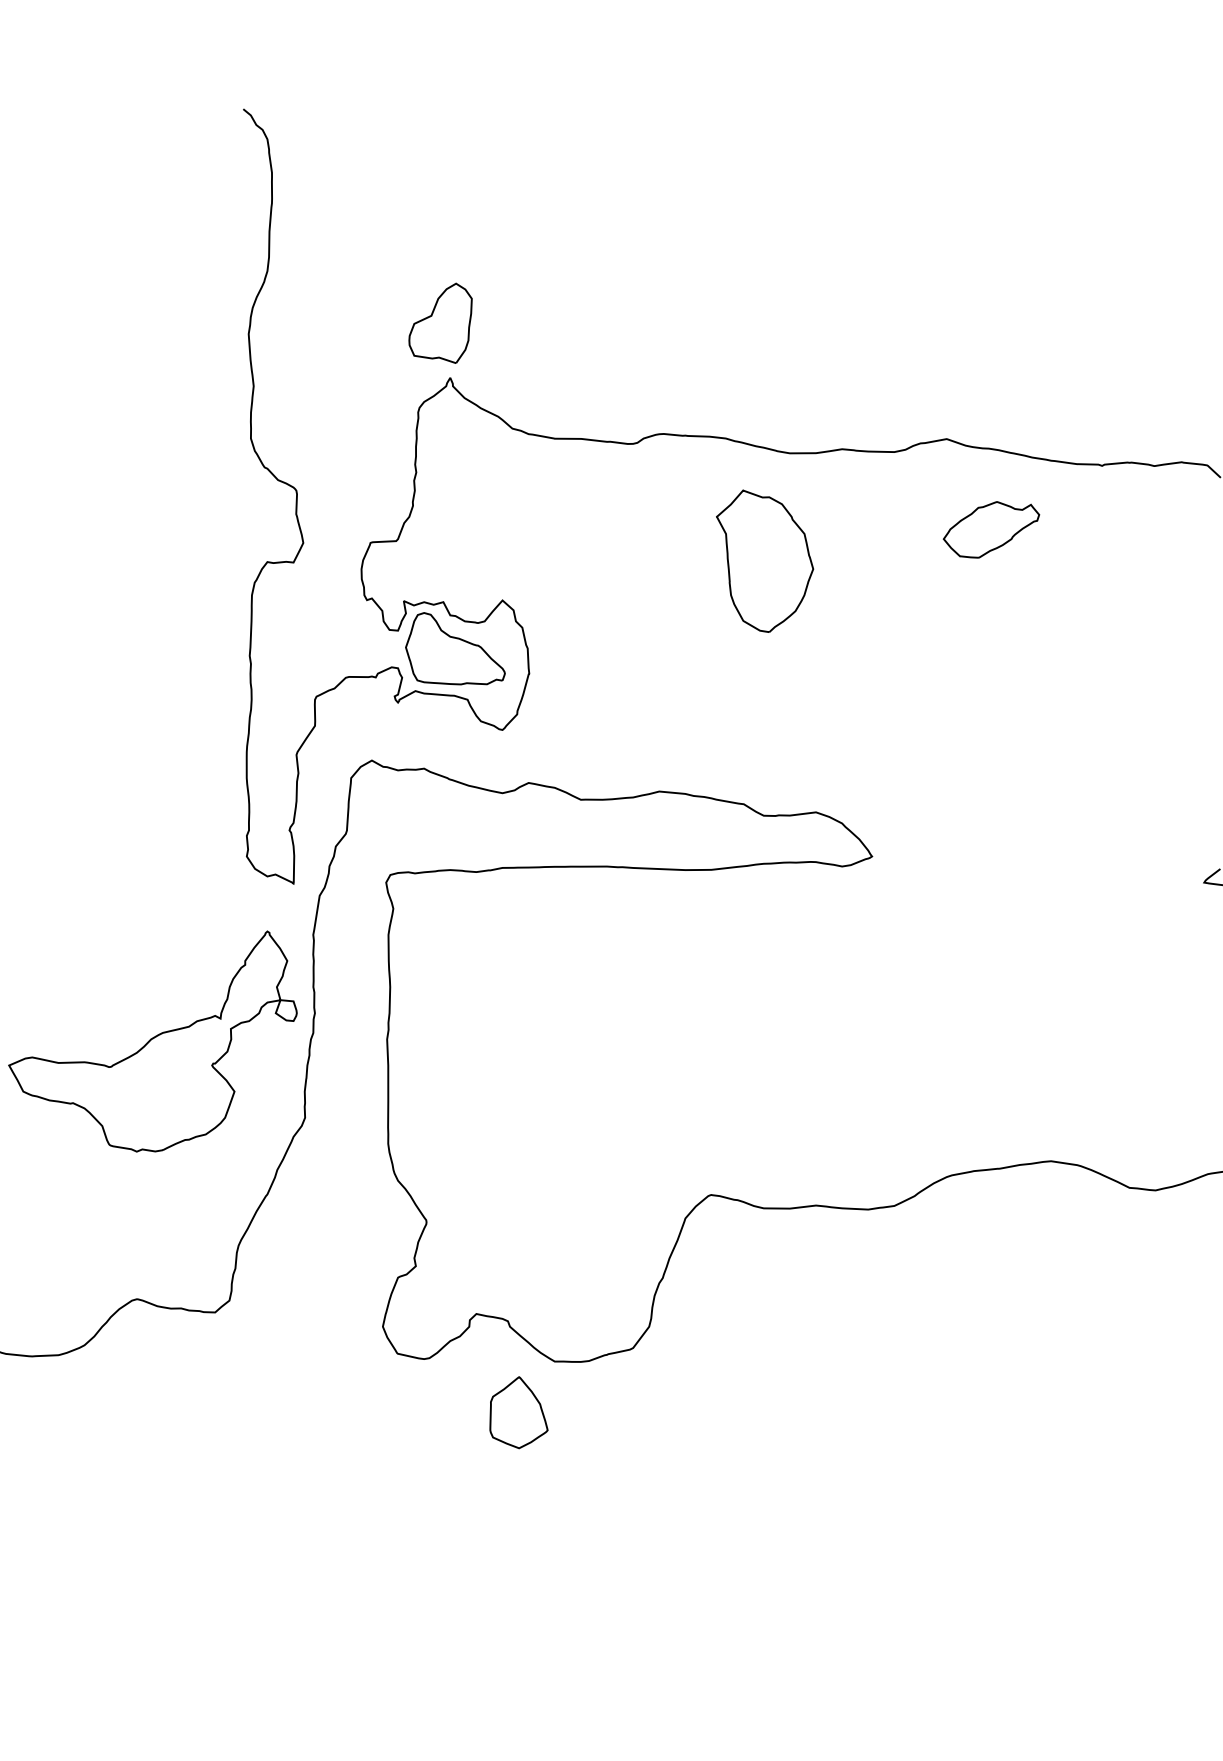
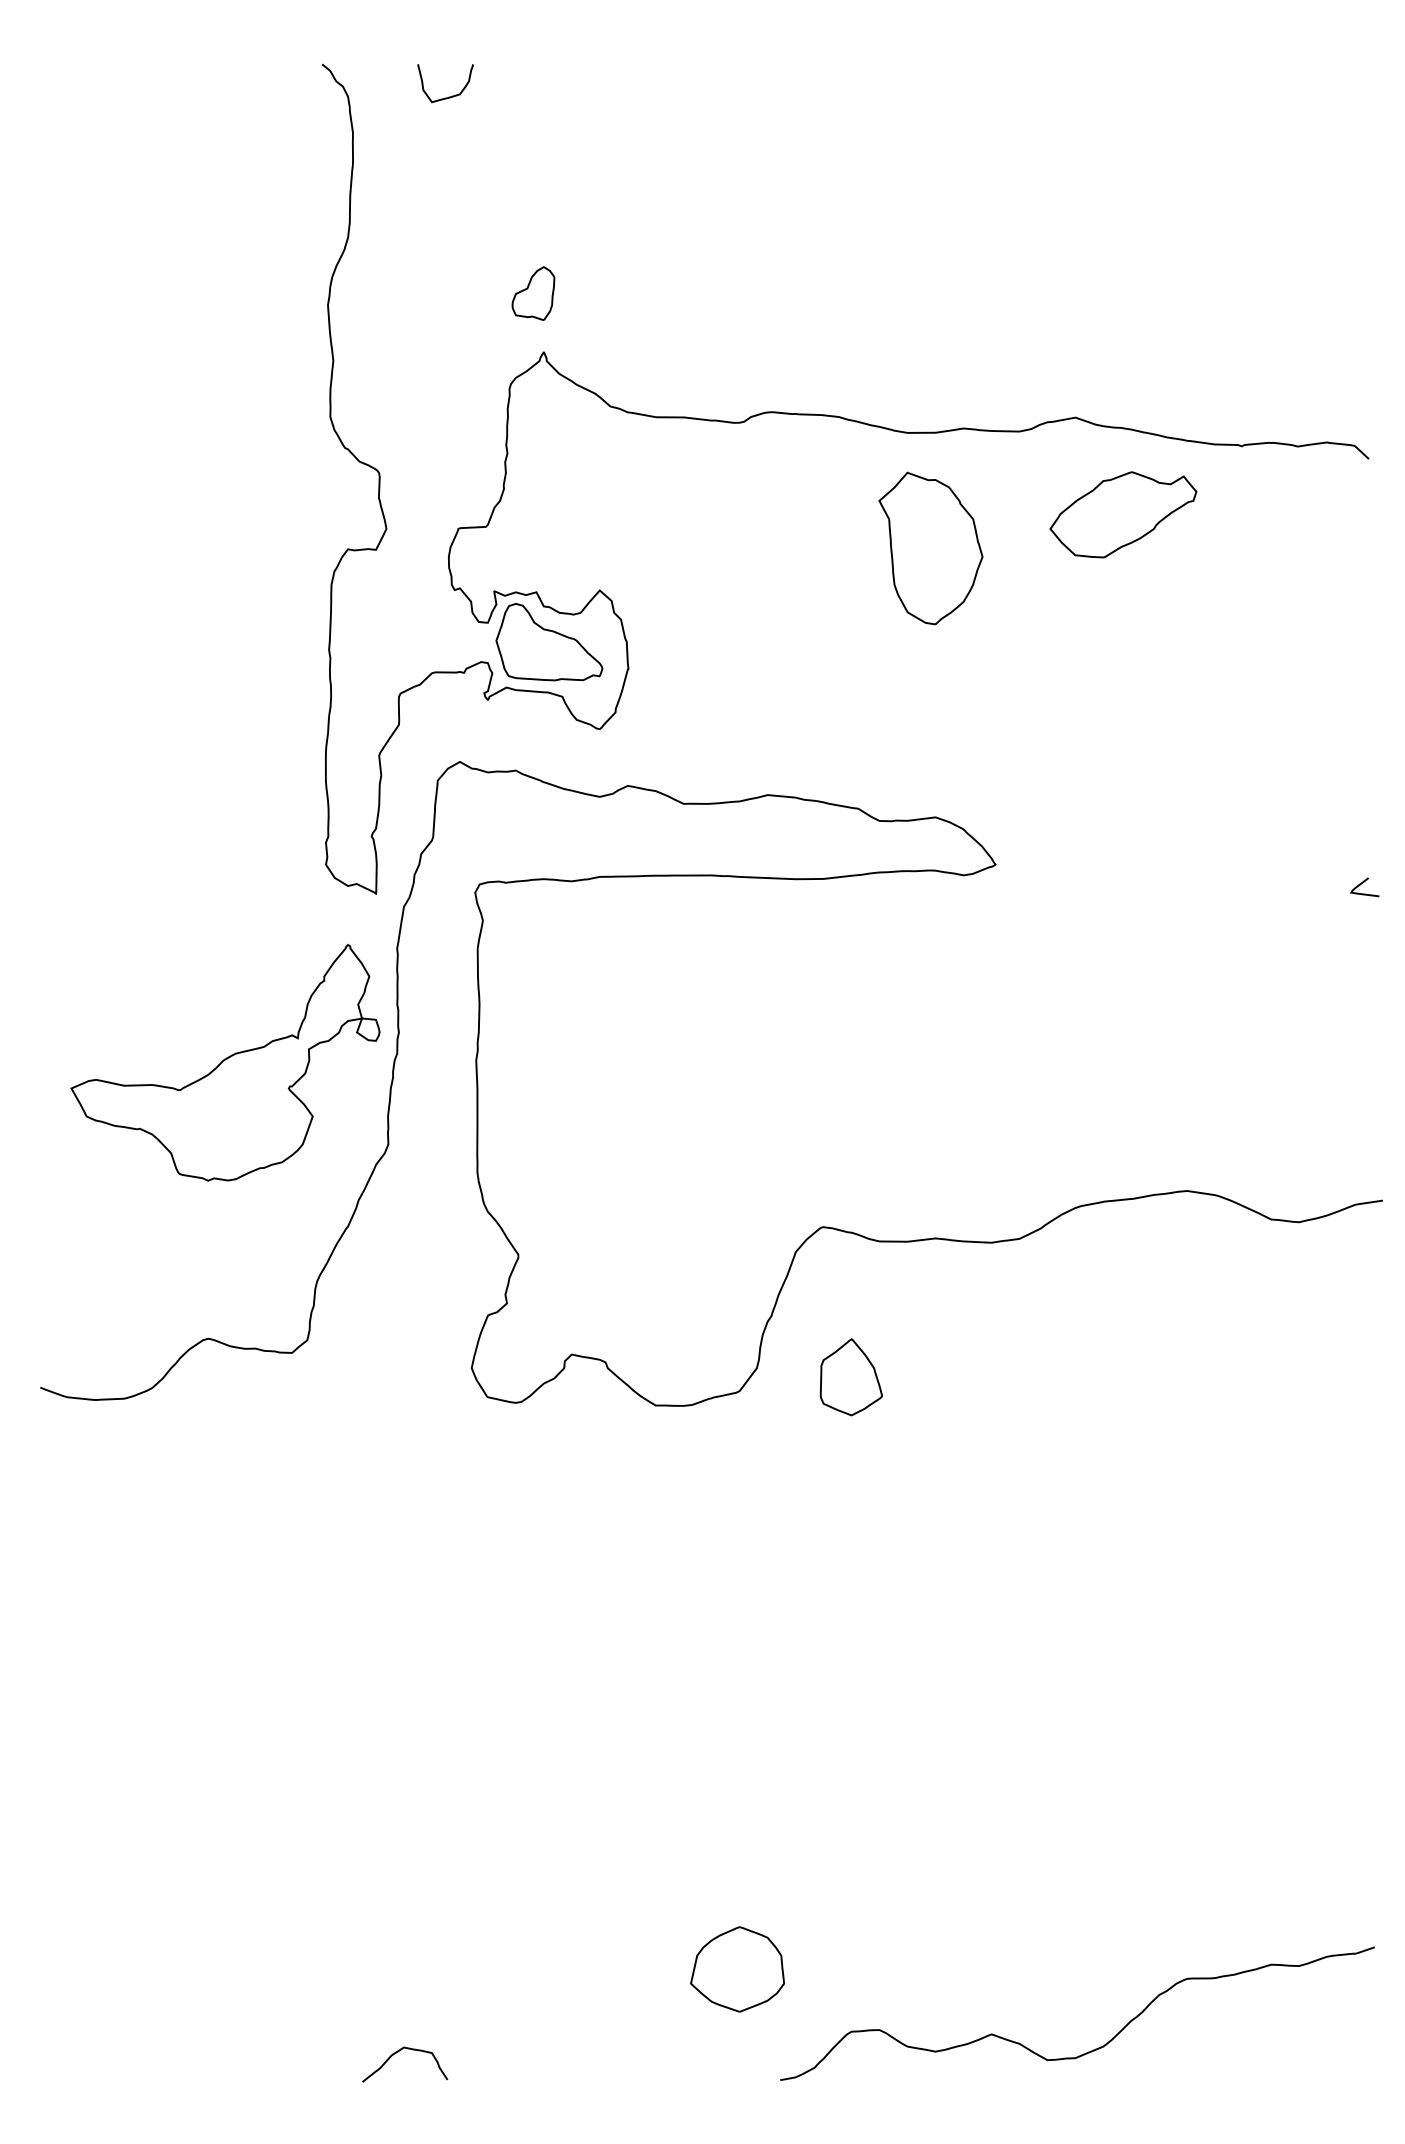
curve: (362, 139) -> (449, 96), added
part: (440, 323) -> (533, 293), size x0.62
part: (991, 529) -> (1123, 514), size x1.43
part: (764, 561) -> (930, 548), moved
part: (518, 1412) -> (850, 1377), moved

